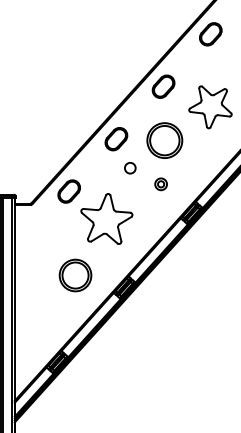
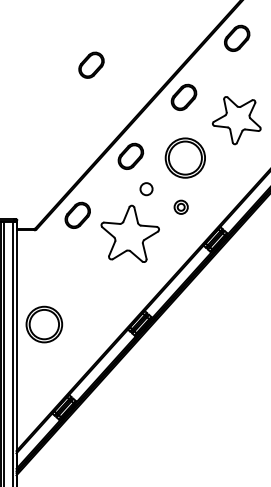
part: (81, 58) -> (91, 65), added
part: (106, 218) -> (129, 233), moved
part: (75, 275) -> (44, 324), moved

